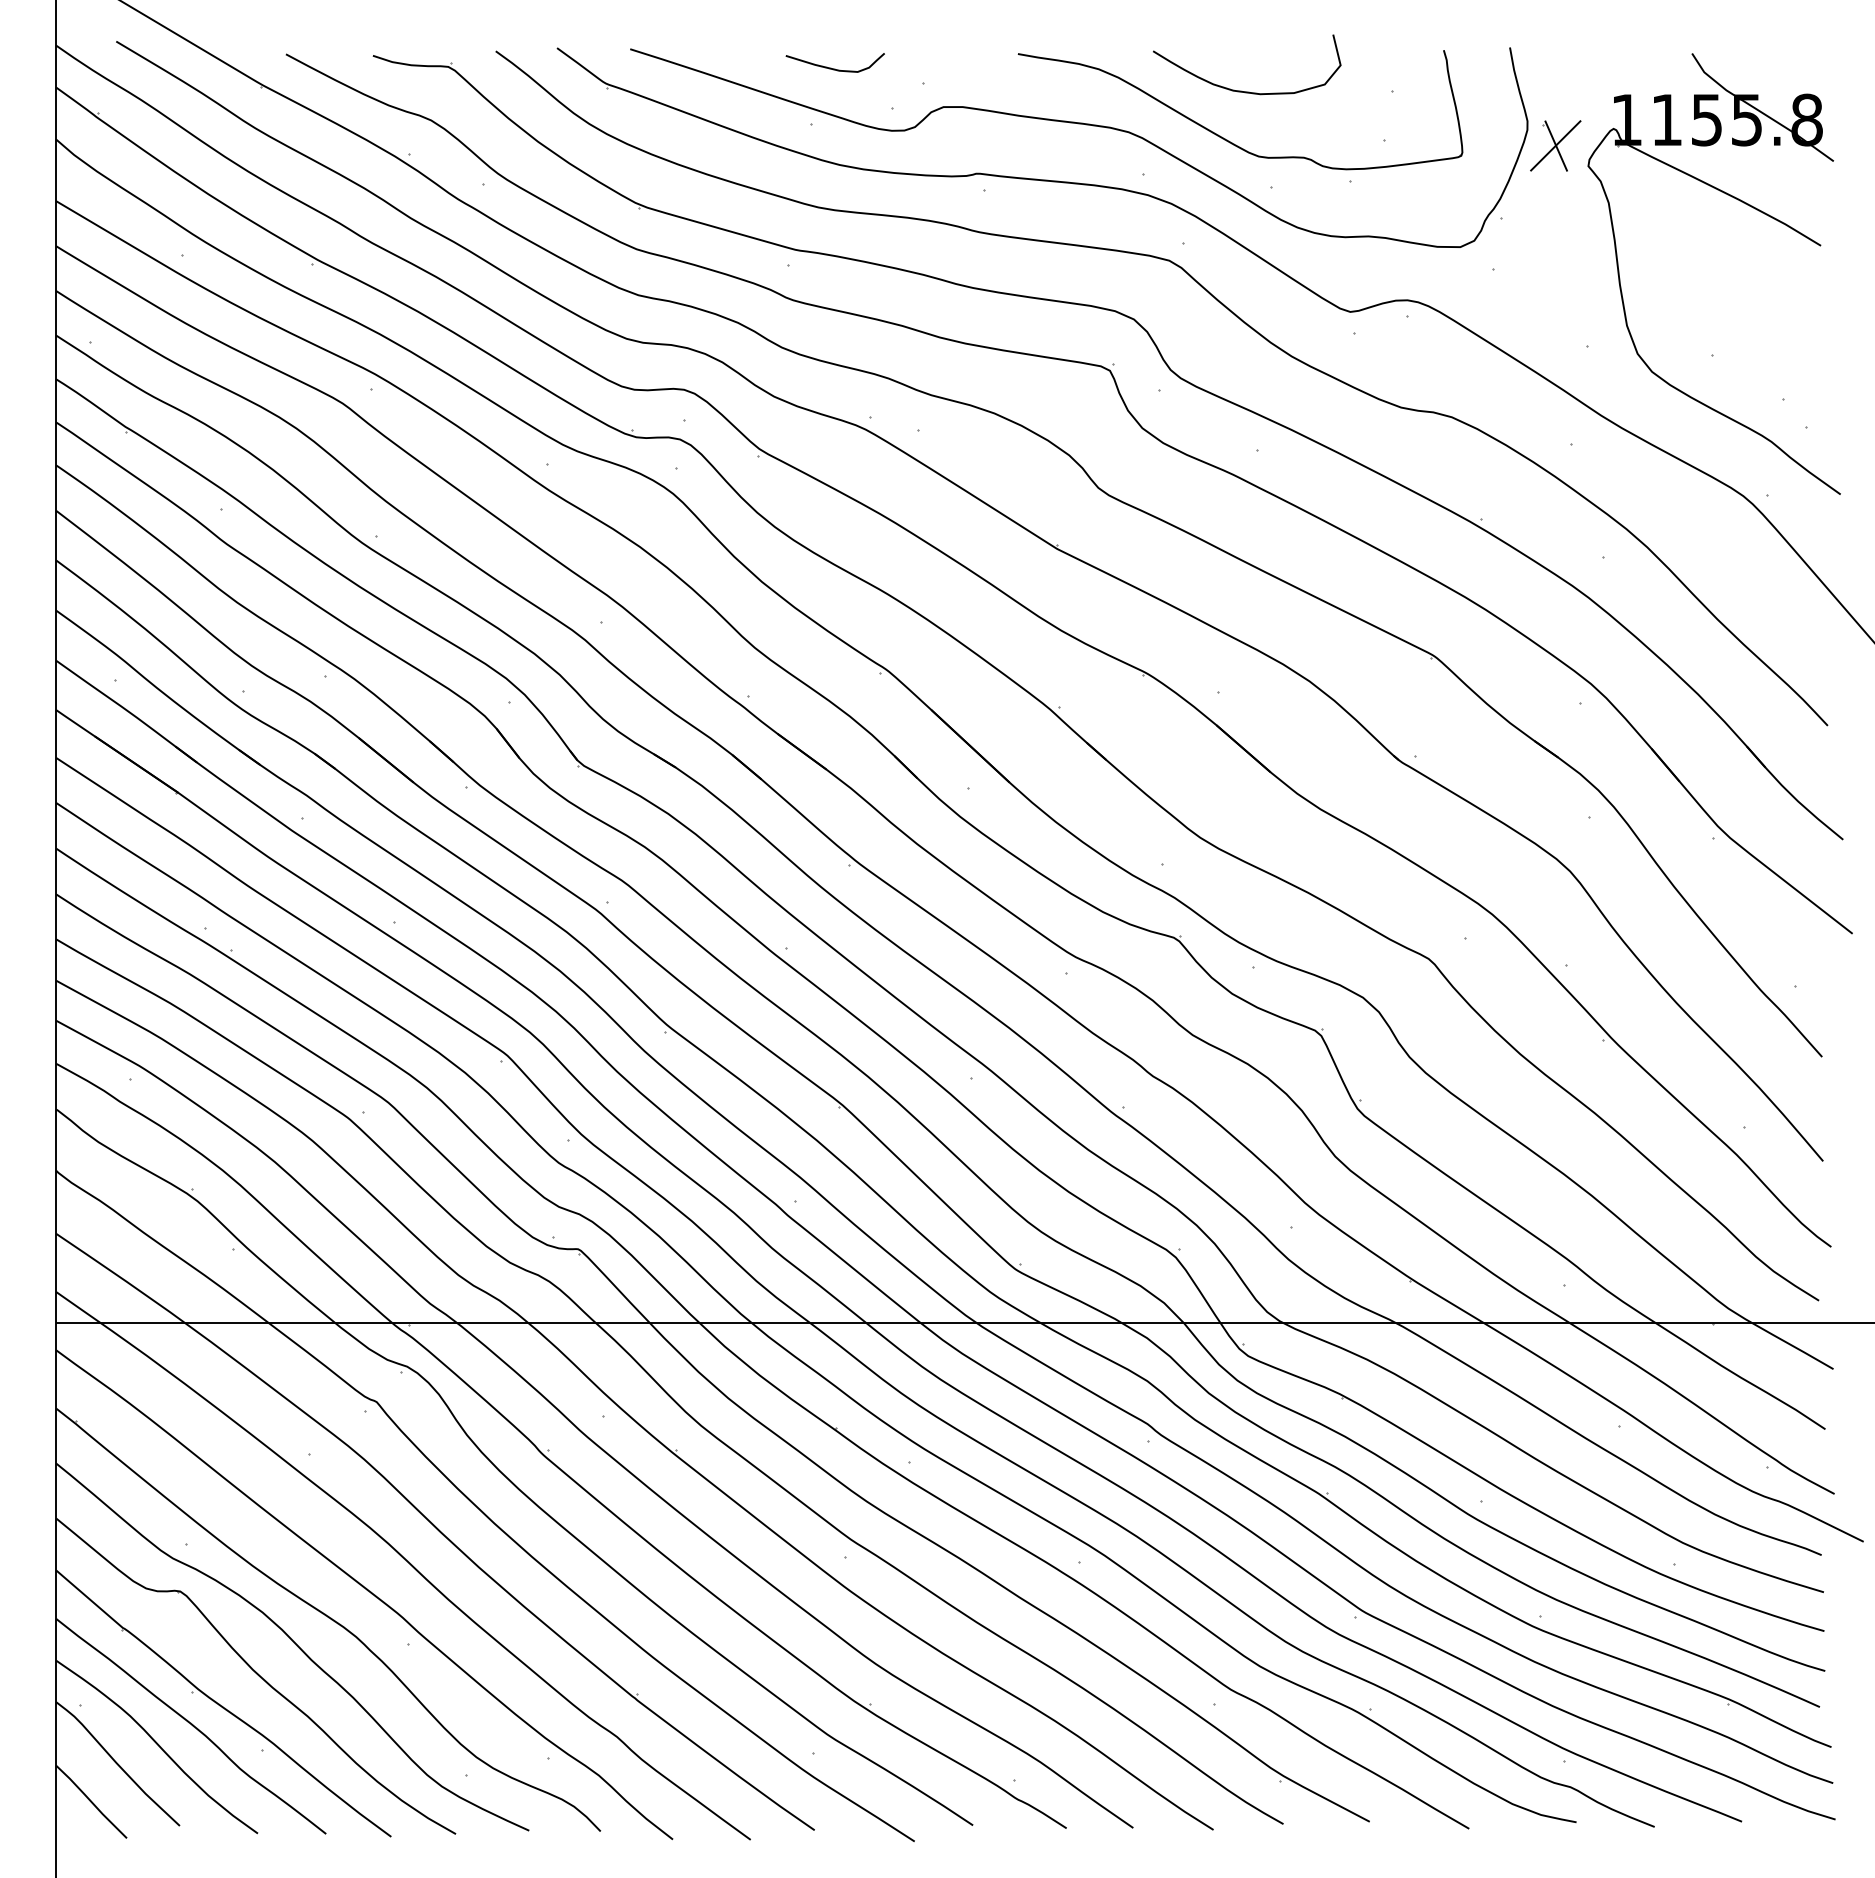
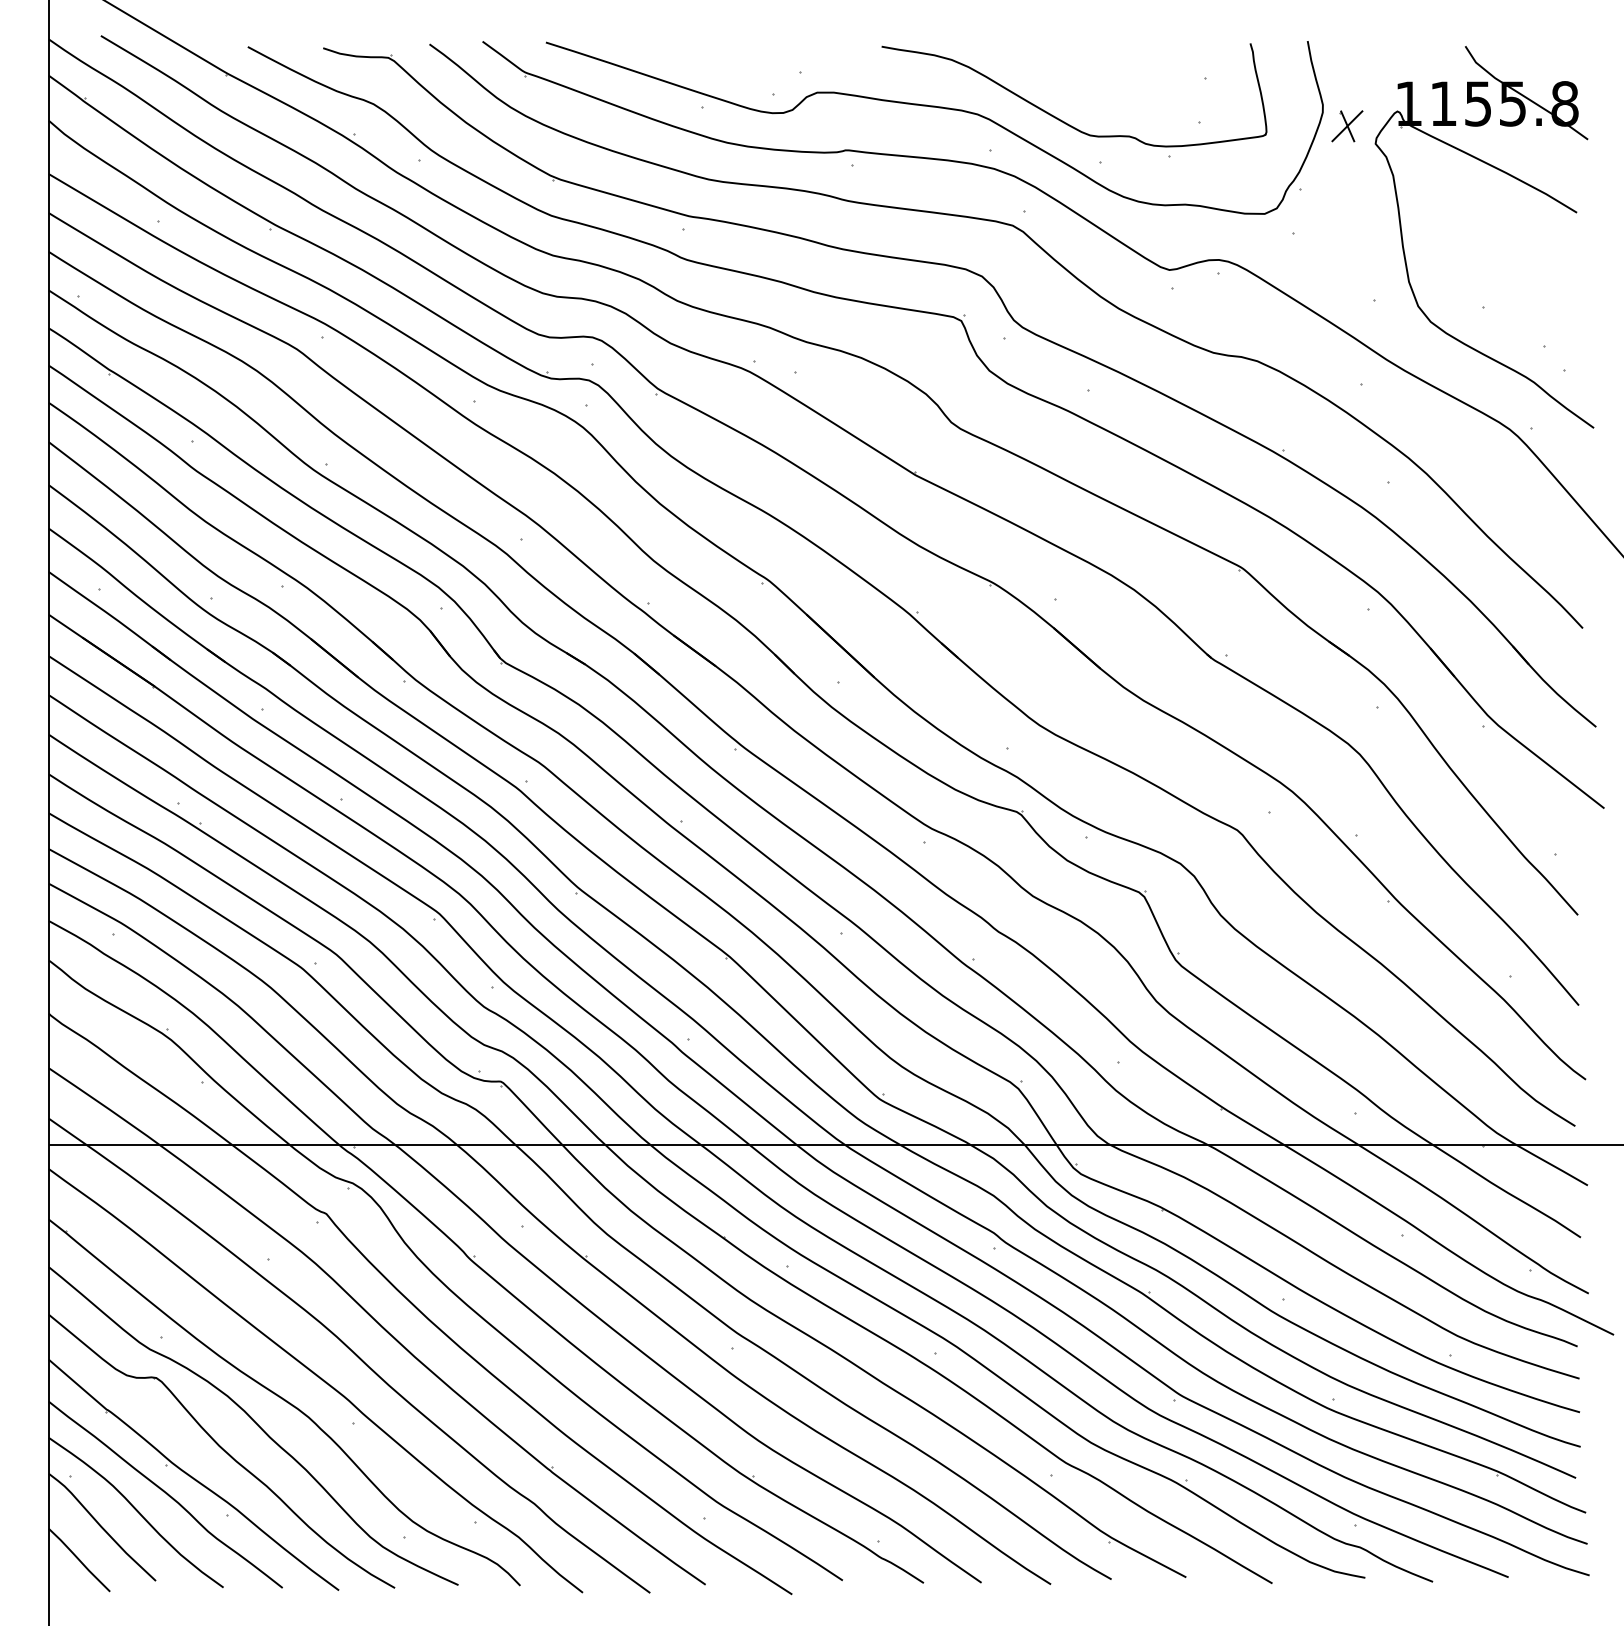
curve: (831, 67) -> (720, 58), removed
curve: (1241, 90) -> (1075, 78), removed
part: (1555, 145) -> (1347, 125), size x0.7

